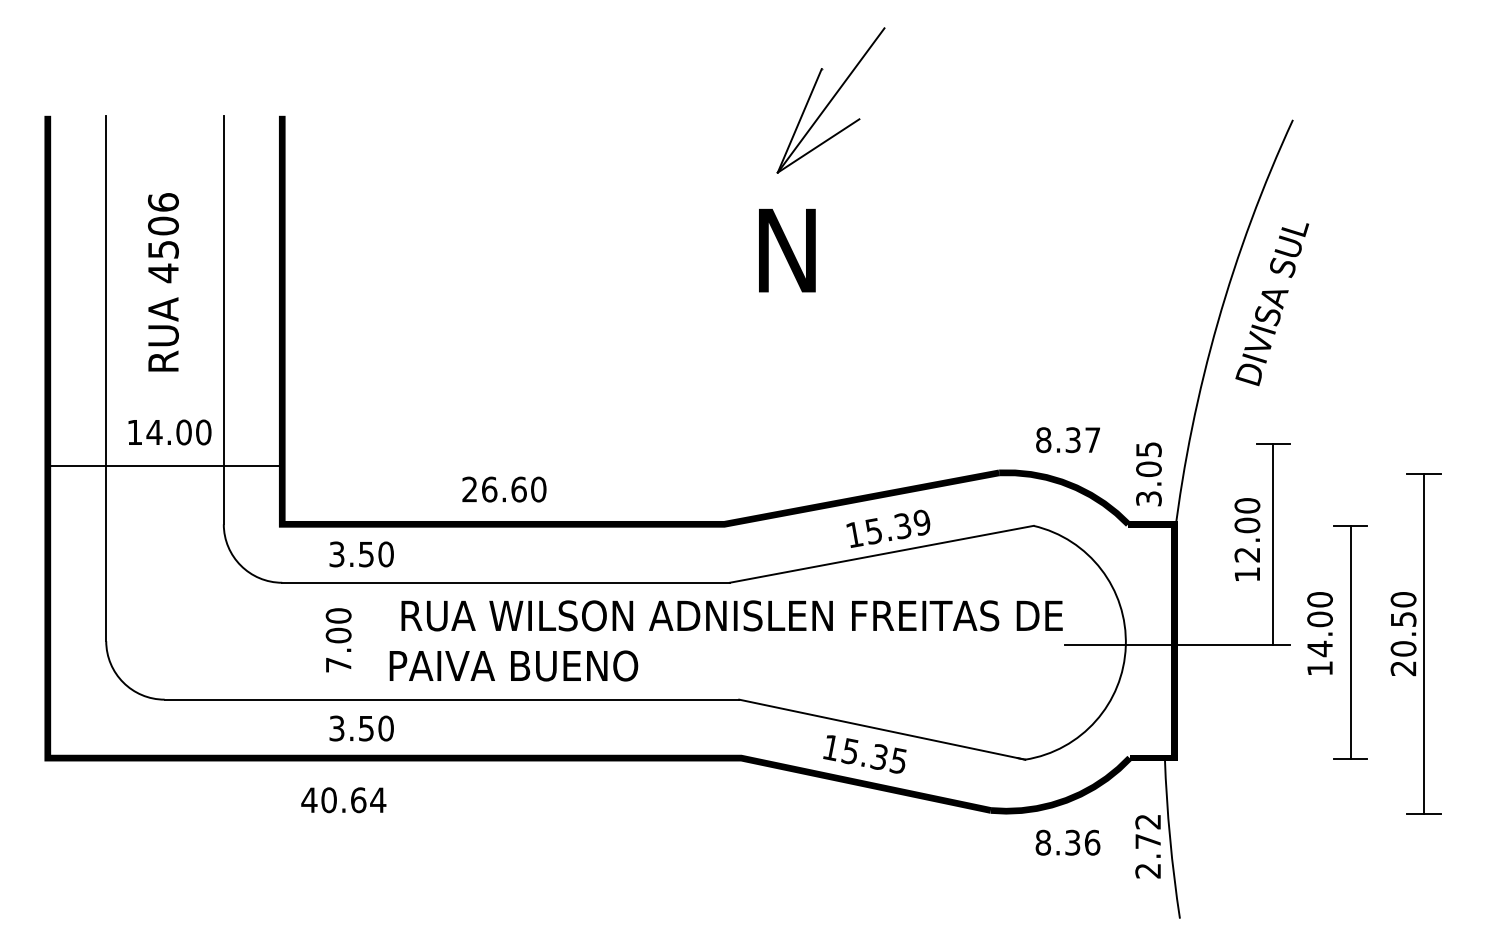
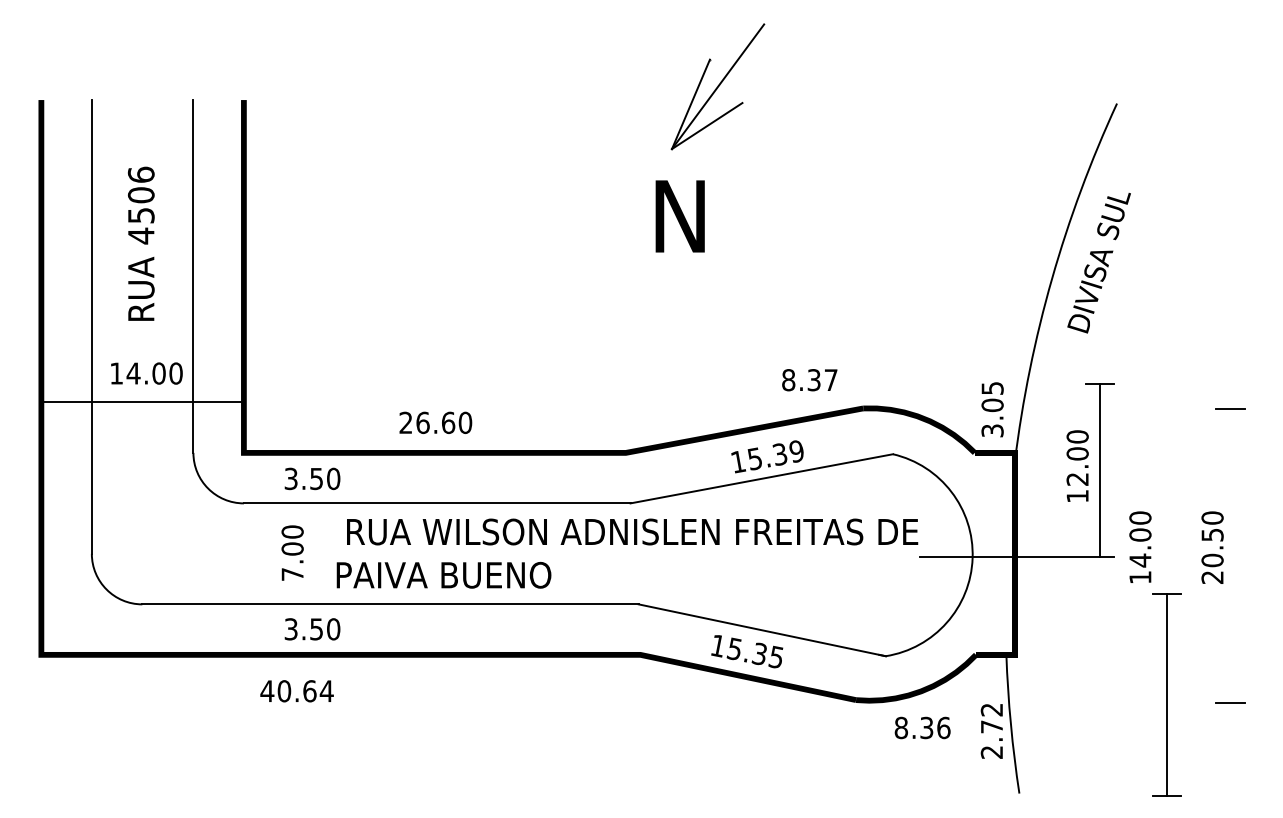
text: (1067, 440) -> (809, 380), moved
part: (1350, 641) -> (1166, 694), moved
line: (1424, 644) -> (1230, 556), removed

